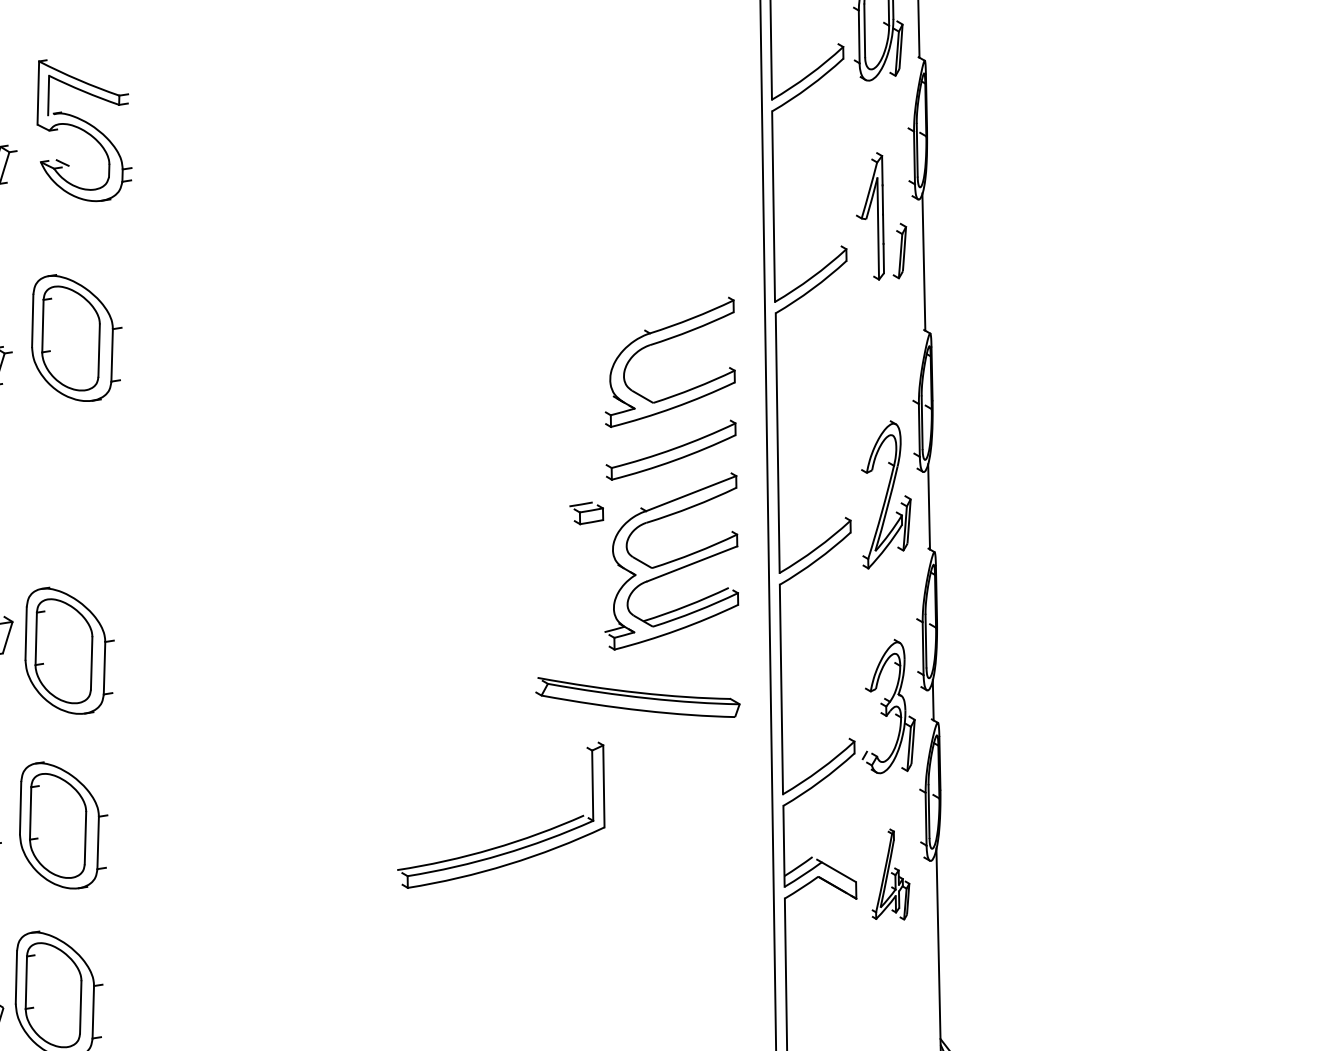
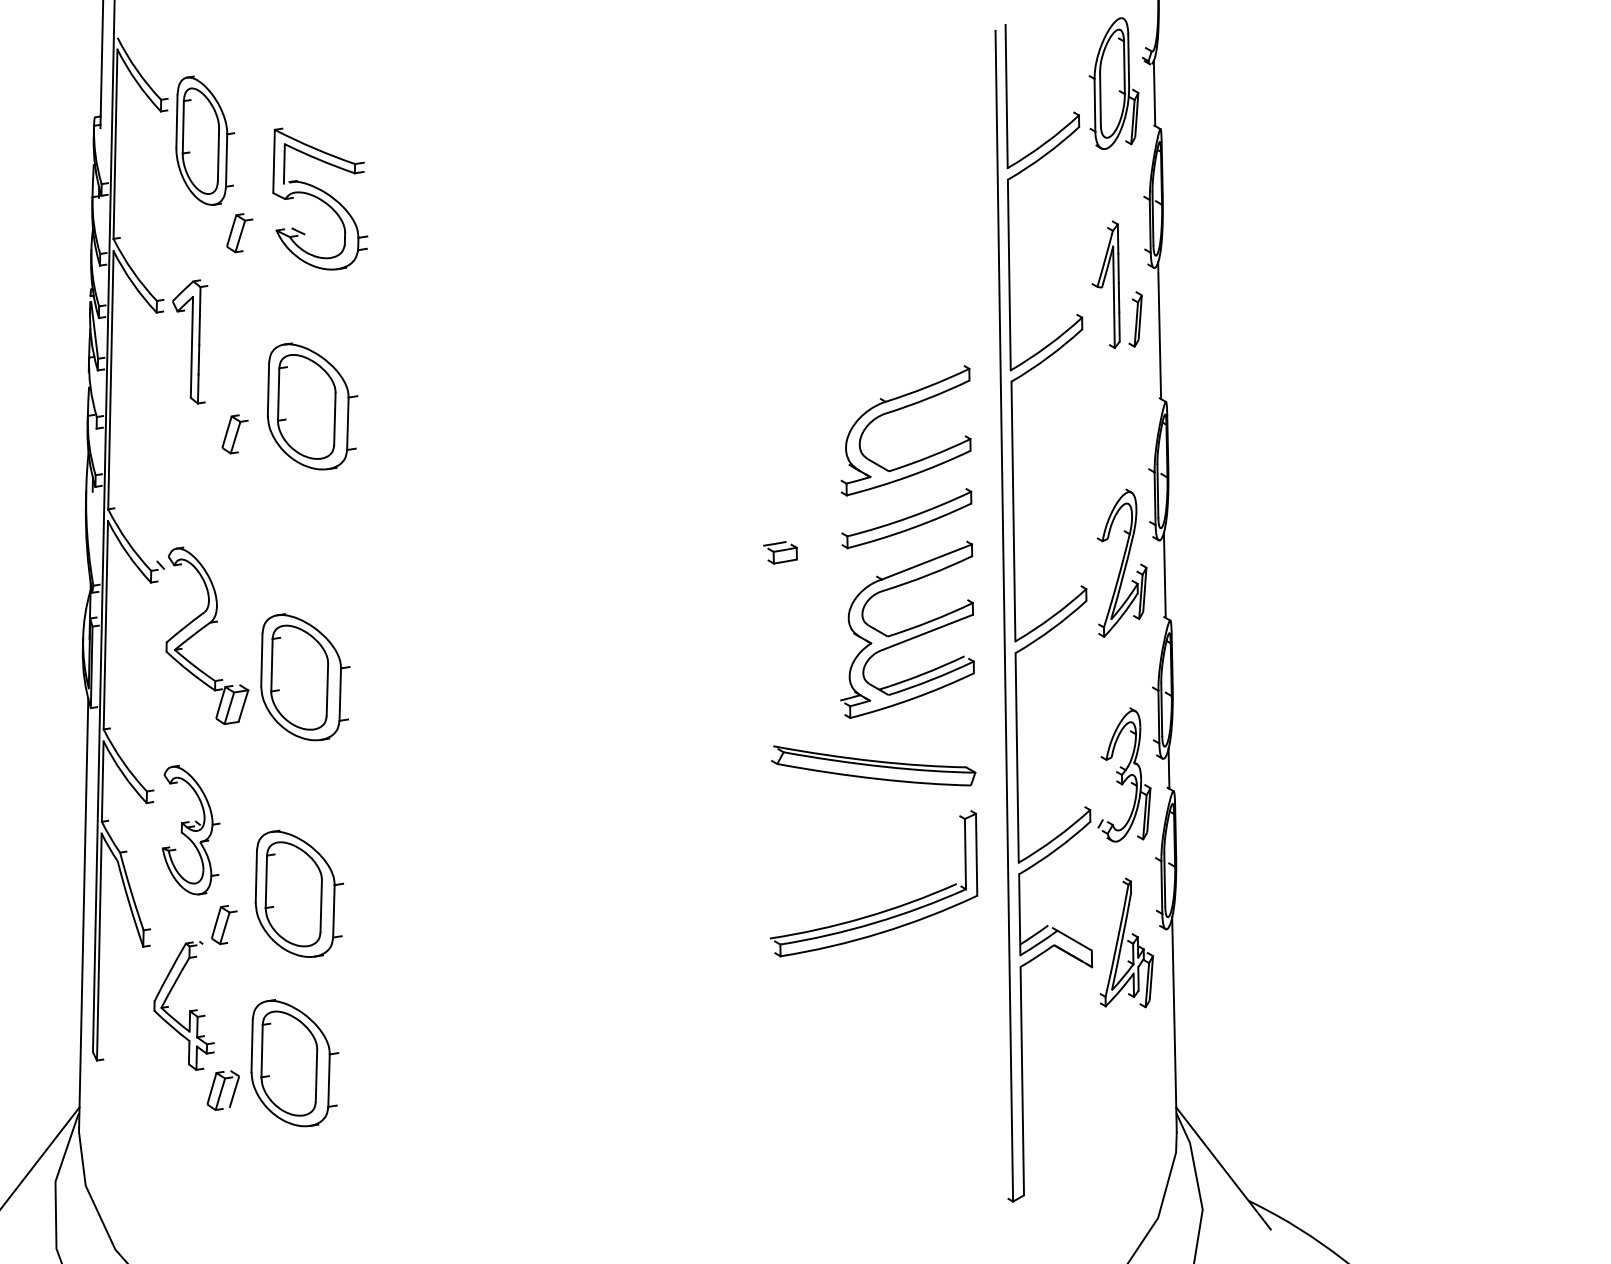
part: (586, 513) -> (780, 552), moved
part: (69, 651) -> (305, 677), moved
part: (510, 842) -> (883, 910), moved
part: (890, 874) -> (1126, 942), size x1.43

